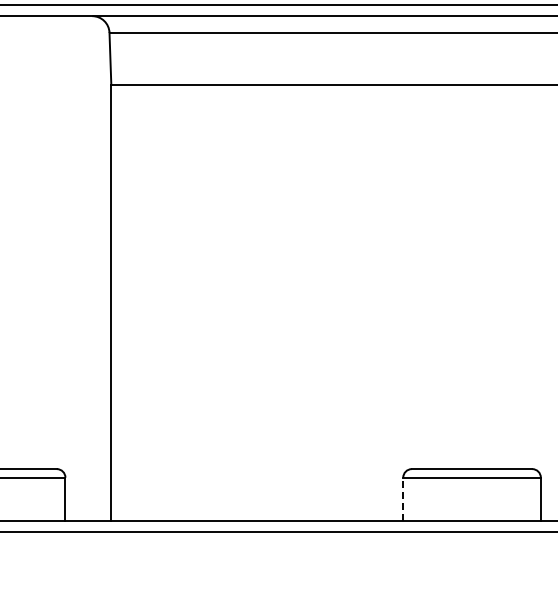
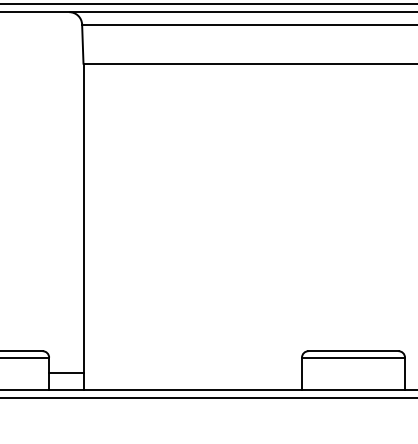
line: (88, 497) -> (66, 372), added
line: (403, 499) -> (302, 373), dashed -> solid

